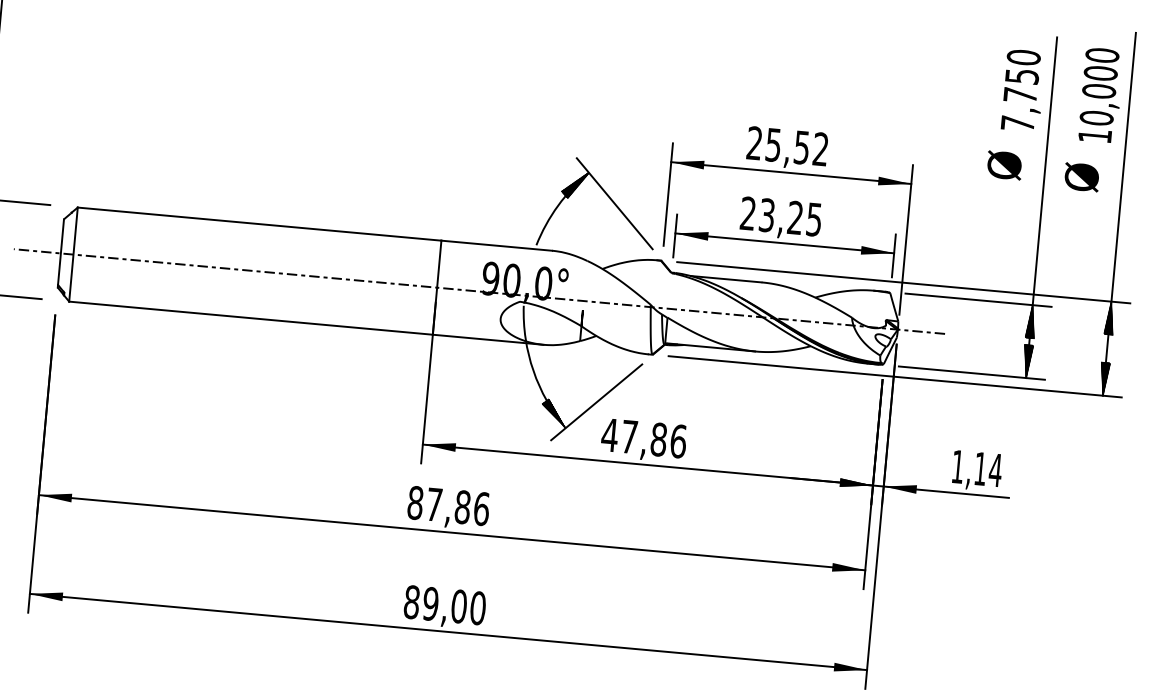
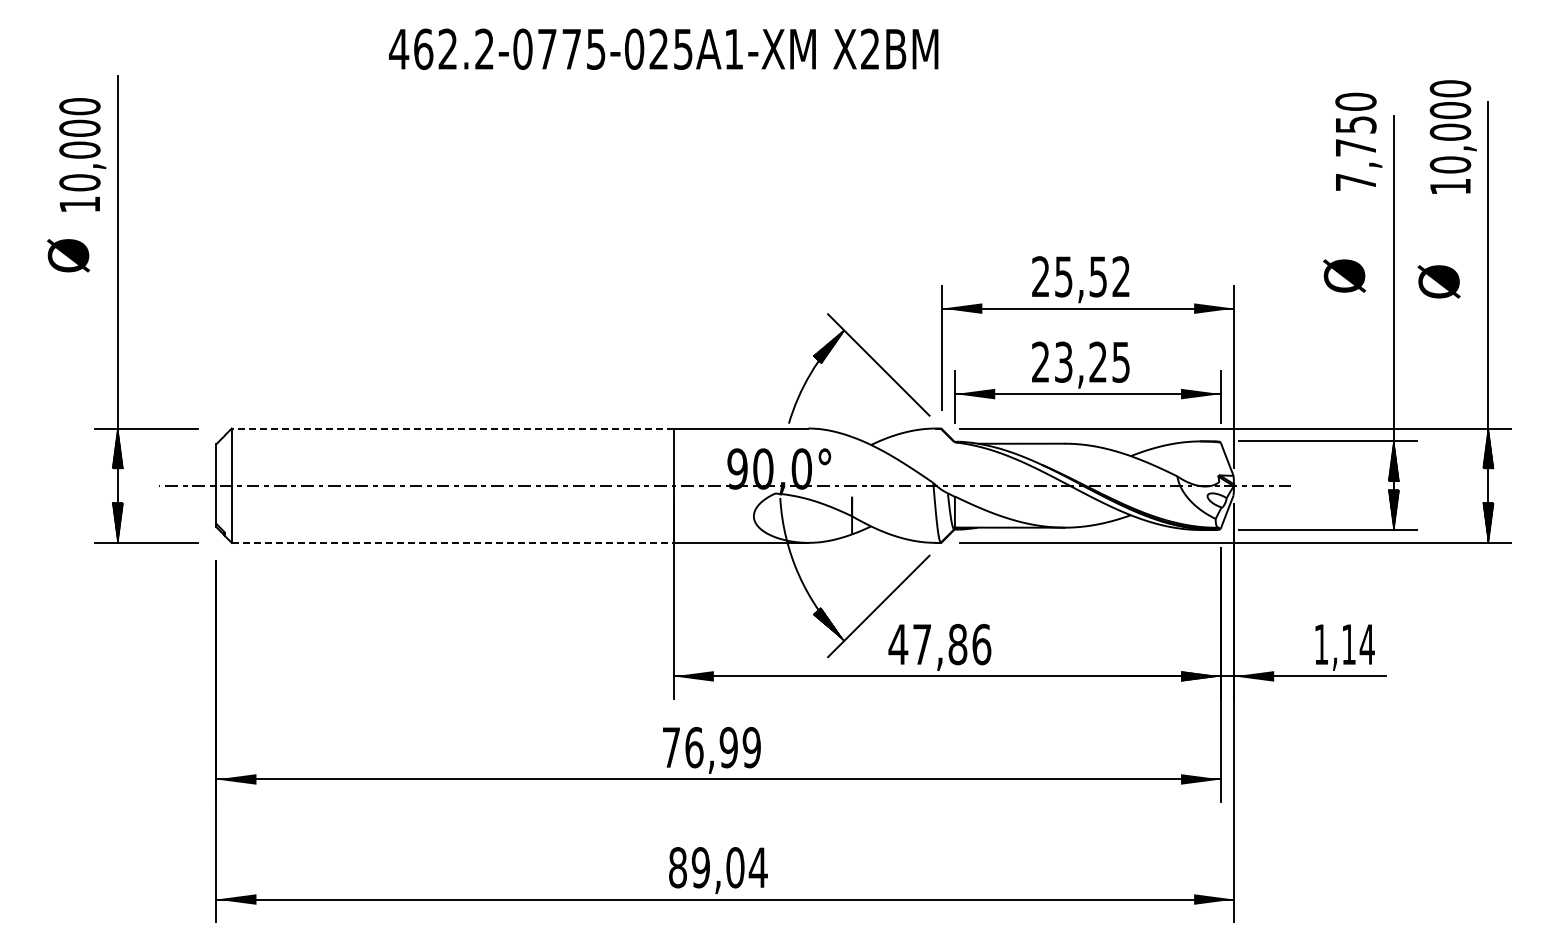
text: (1022, 90) -> (1358, 141), moved
text: (1100, 94) -> (1452, 136), moved
line: (259, 224) -> (452, 428), solid -> dashed
line: (251, 317) -> (453, 542), solid -> dashed
text: (448, 505) -> (711, 747), 87,86 -> 76,99
text: (477, 608) -> (757, 867), 89,00 -> 89,04

